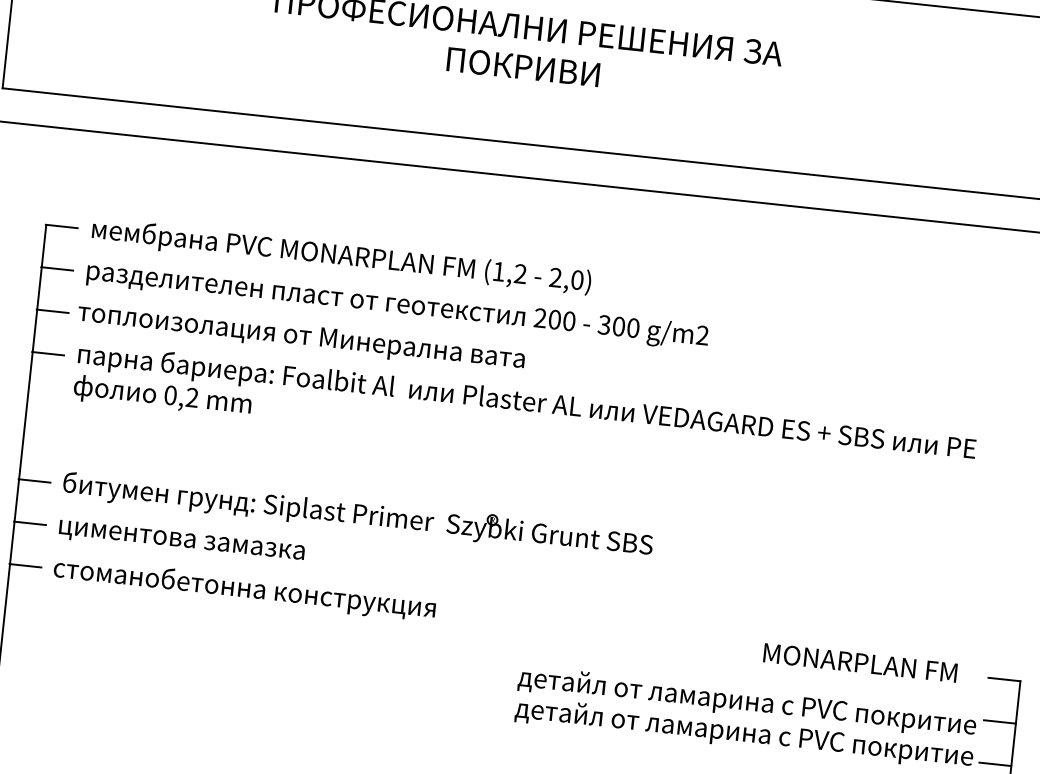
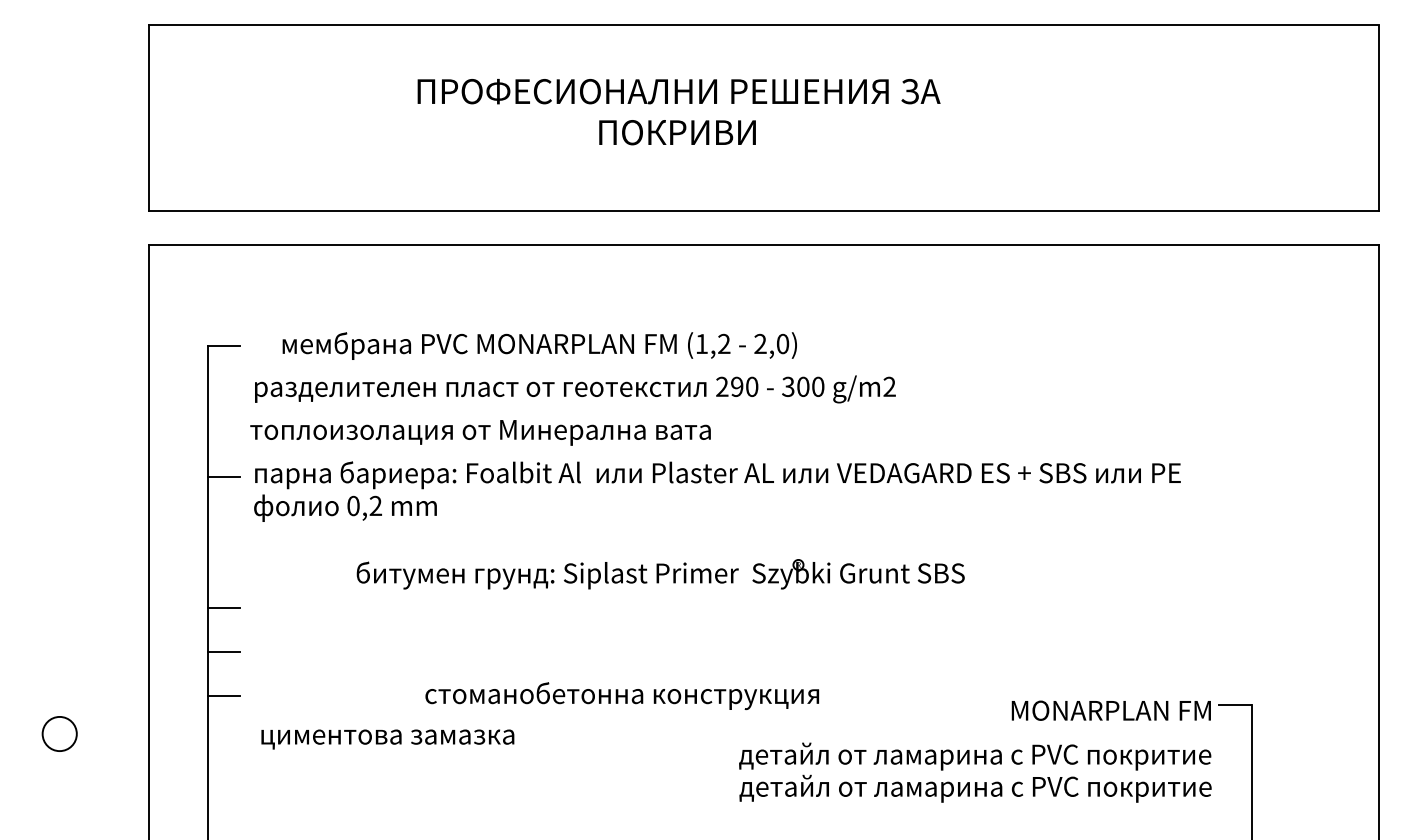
text: (341, 256) -> (539, 345), moved
line: (56, 269) -> (223, 389), removed
line: (52, 311) -> (223, 433), removed
text: (555, 319) -> (737, 386), 200 -> 290
part: (357, 514) -> (660, 574), moved
text: (181, 542) -> (387, 739), moved
text: (243, 590) -> (621, 696), moved
text: (859, 662) -> (1110, 710), moved
line: (999, 721) -> (1234, 748), removed
line: (994, 764) -> (1234, 792), removed

